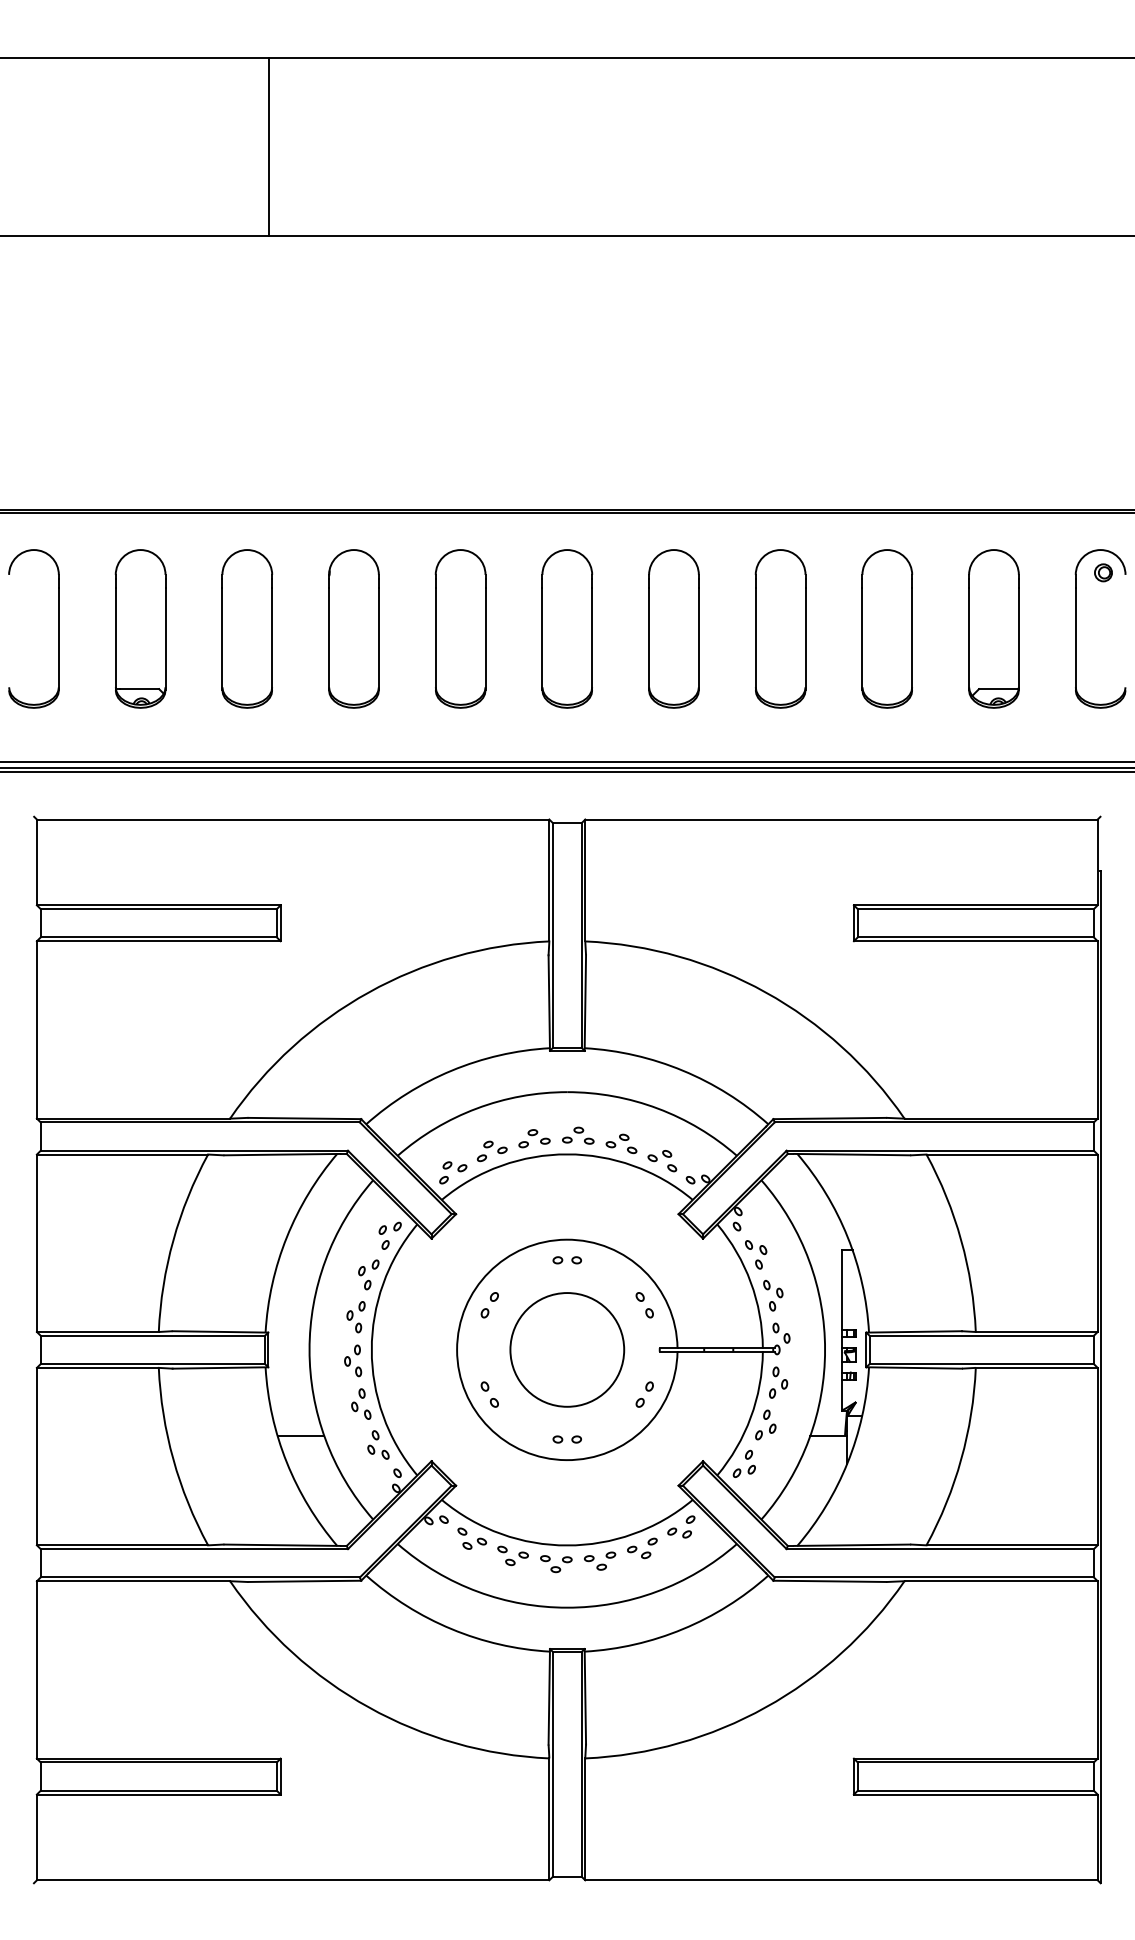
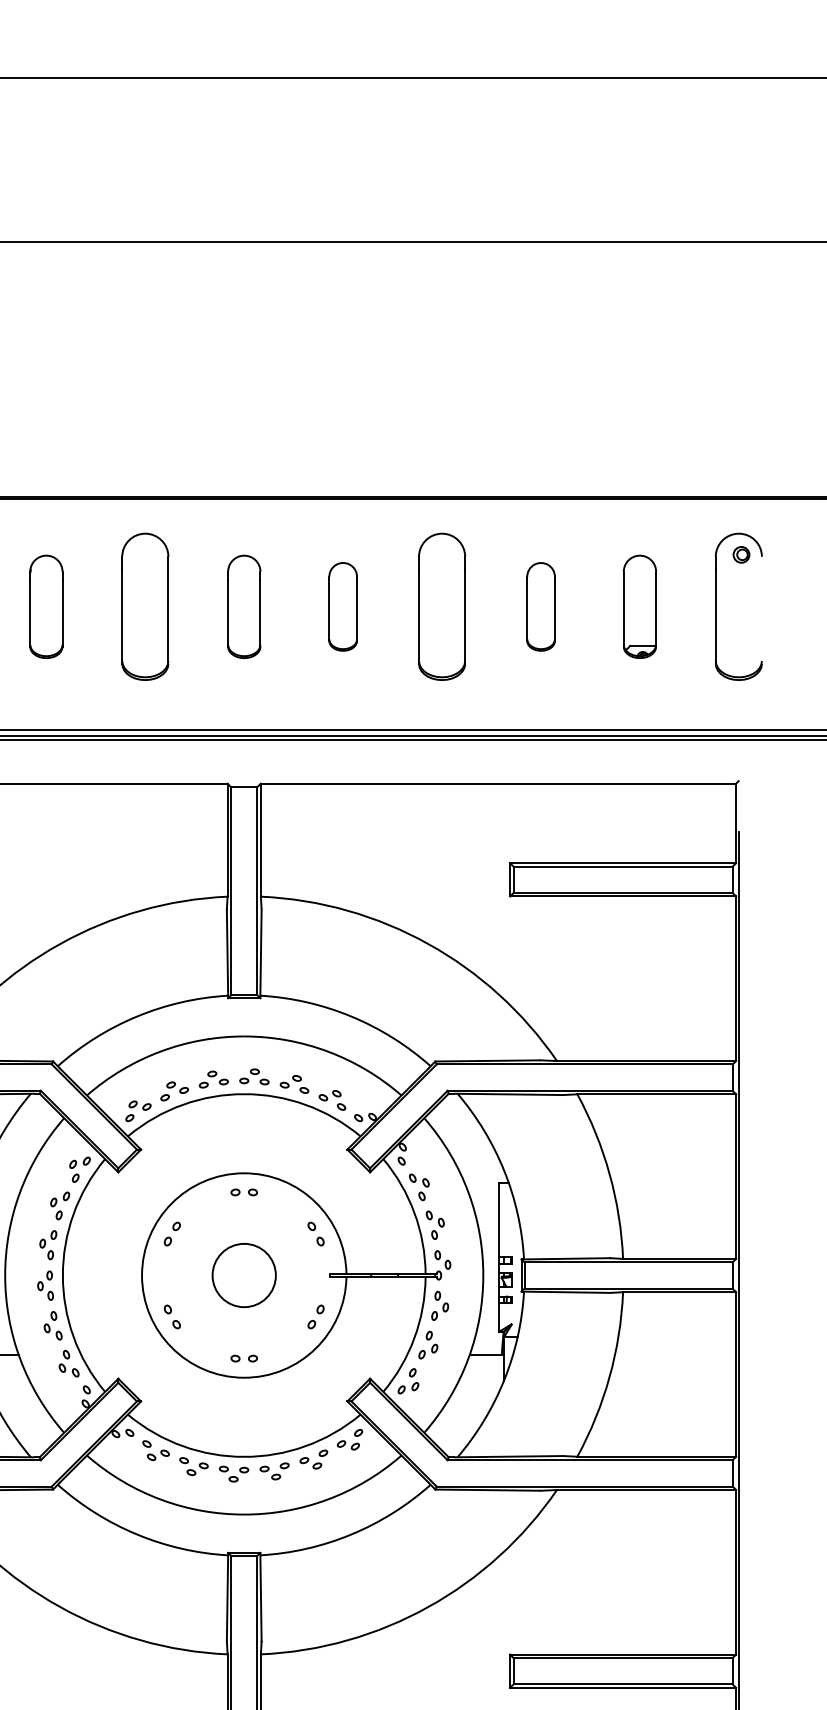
part: (353, 628) -> (45, 606), size x0.7
part: (567, 628) -> (244, 606), size x0.7
part: (673, 628) -> (342, 606), size x0.6
part: (887, 628) -> (541, 606), size x0.6
part: (993, 628) -> (639, 606), size x0.7
circle: (567, 1349) -> (244, 1275), size x0.6

